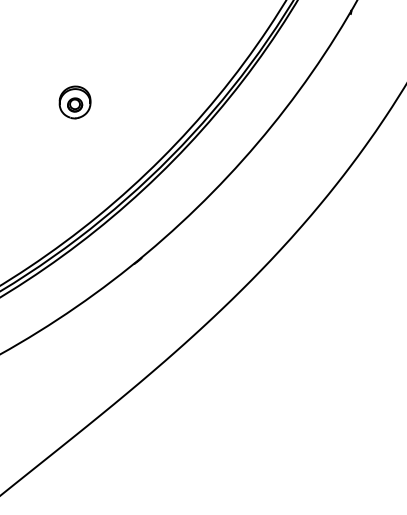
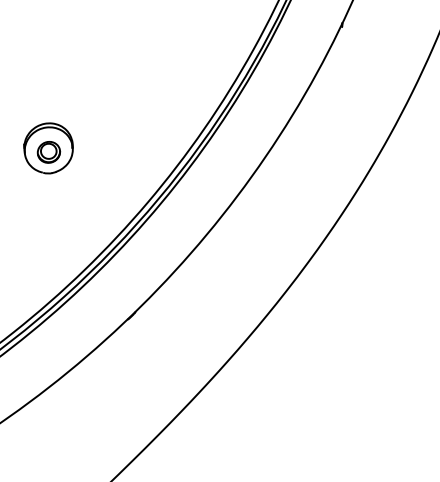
part: (74, 102) -> (47, 148), size x1.43

